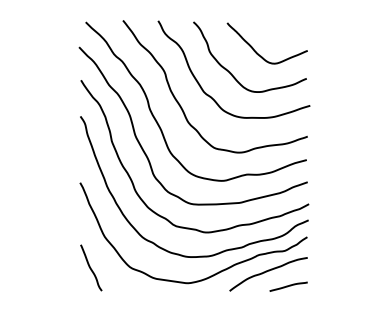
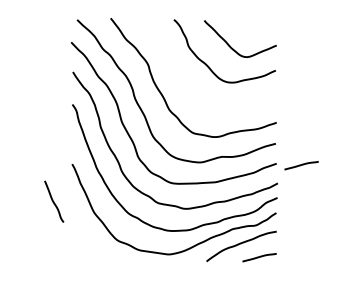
curve: (211, 96) -> (190, 86), removed
curve: (335, 184) -> (301, 165), added
line: (91, 267) -> (54, 201), moved

